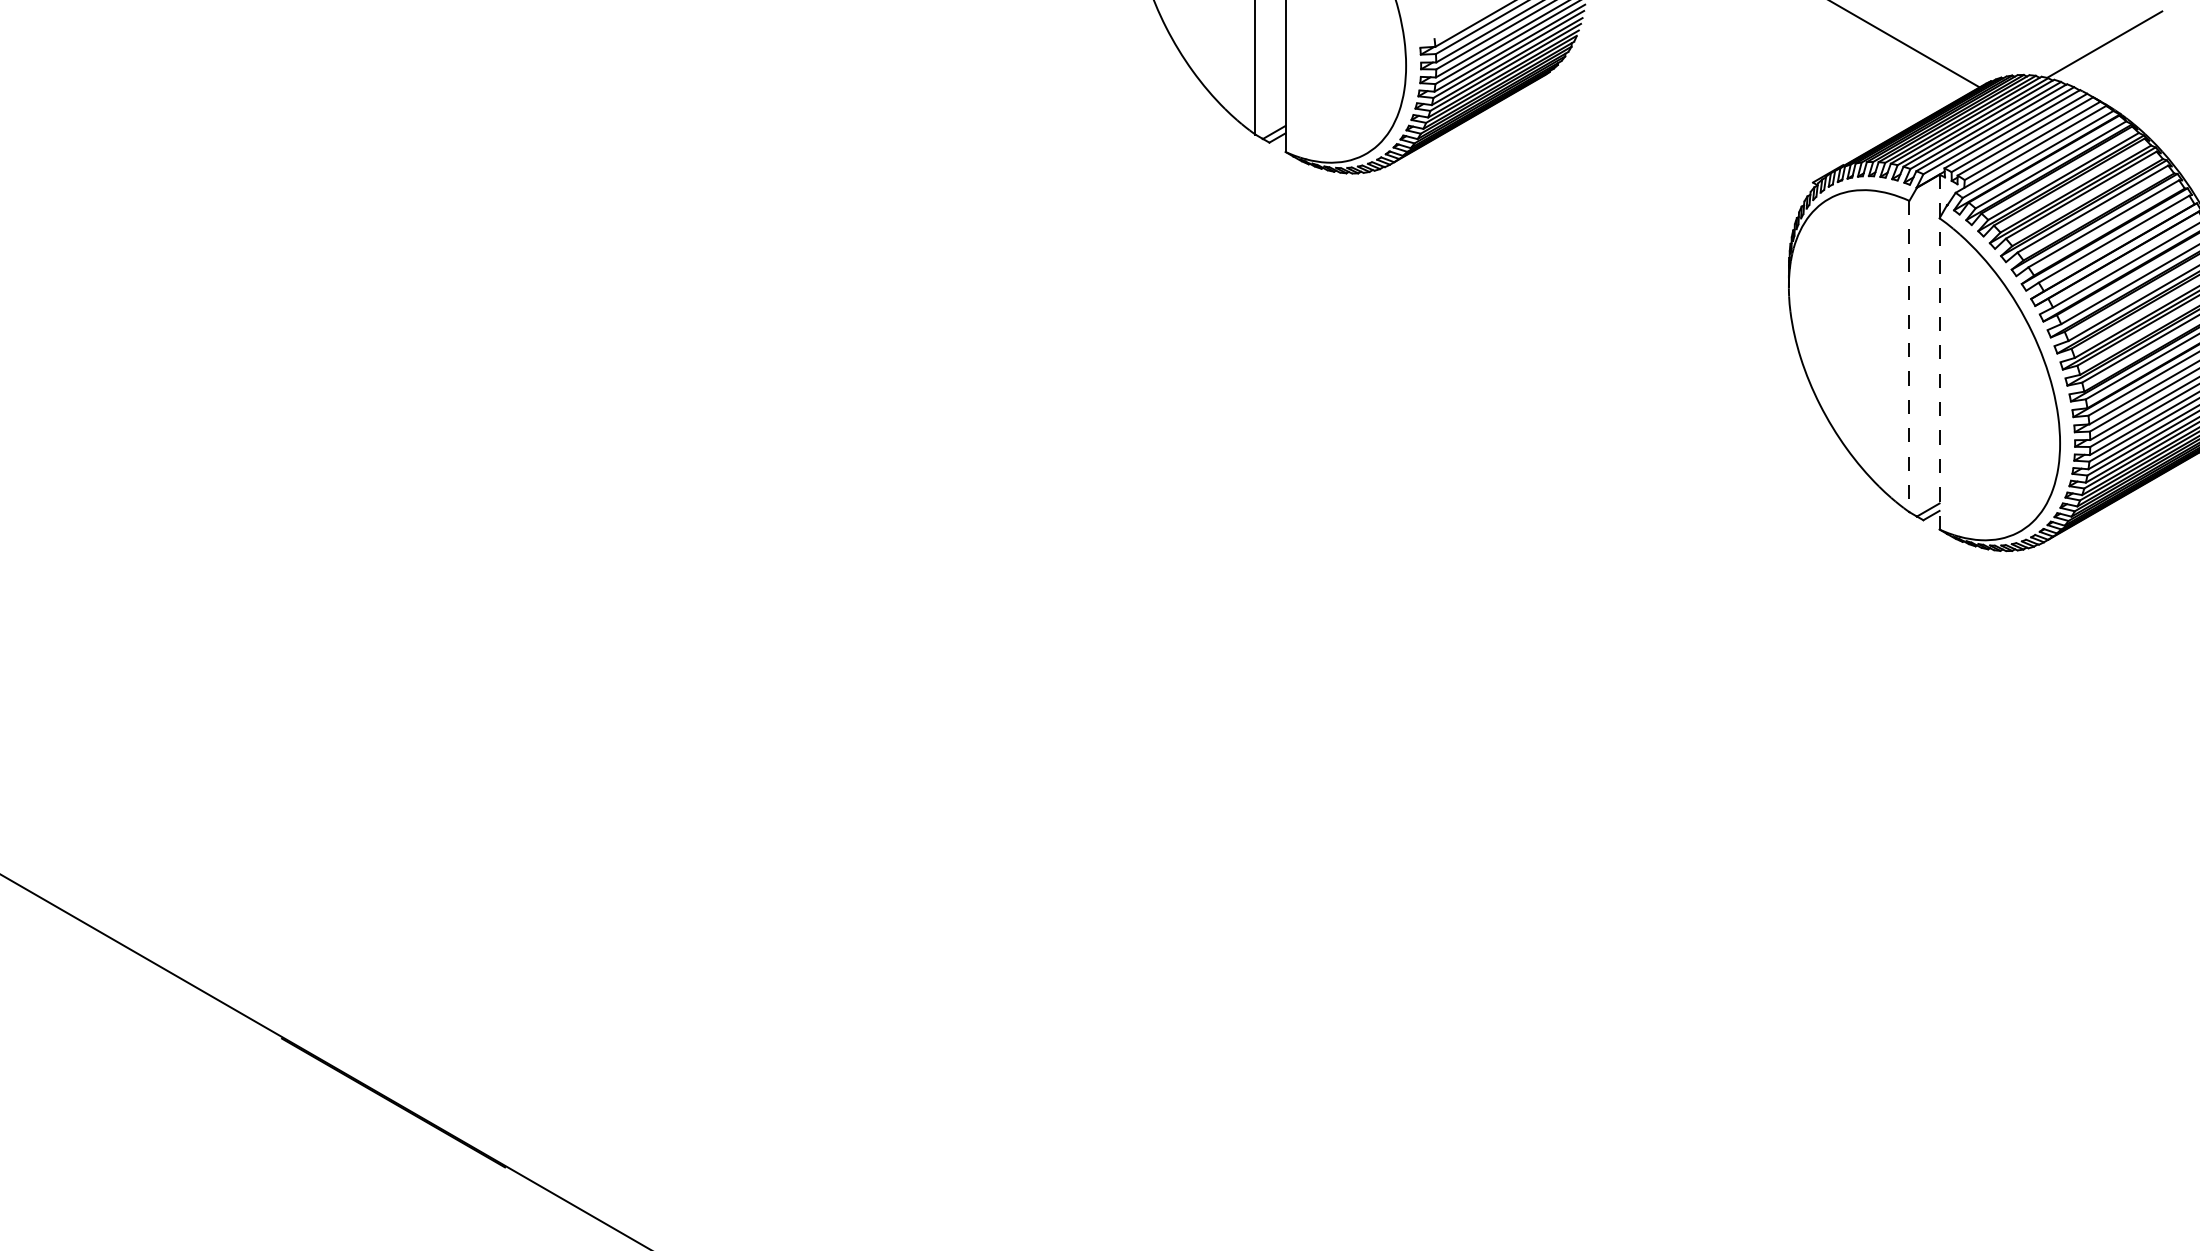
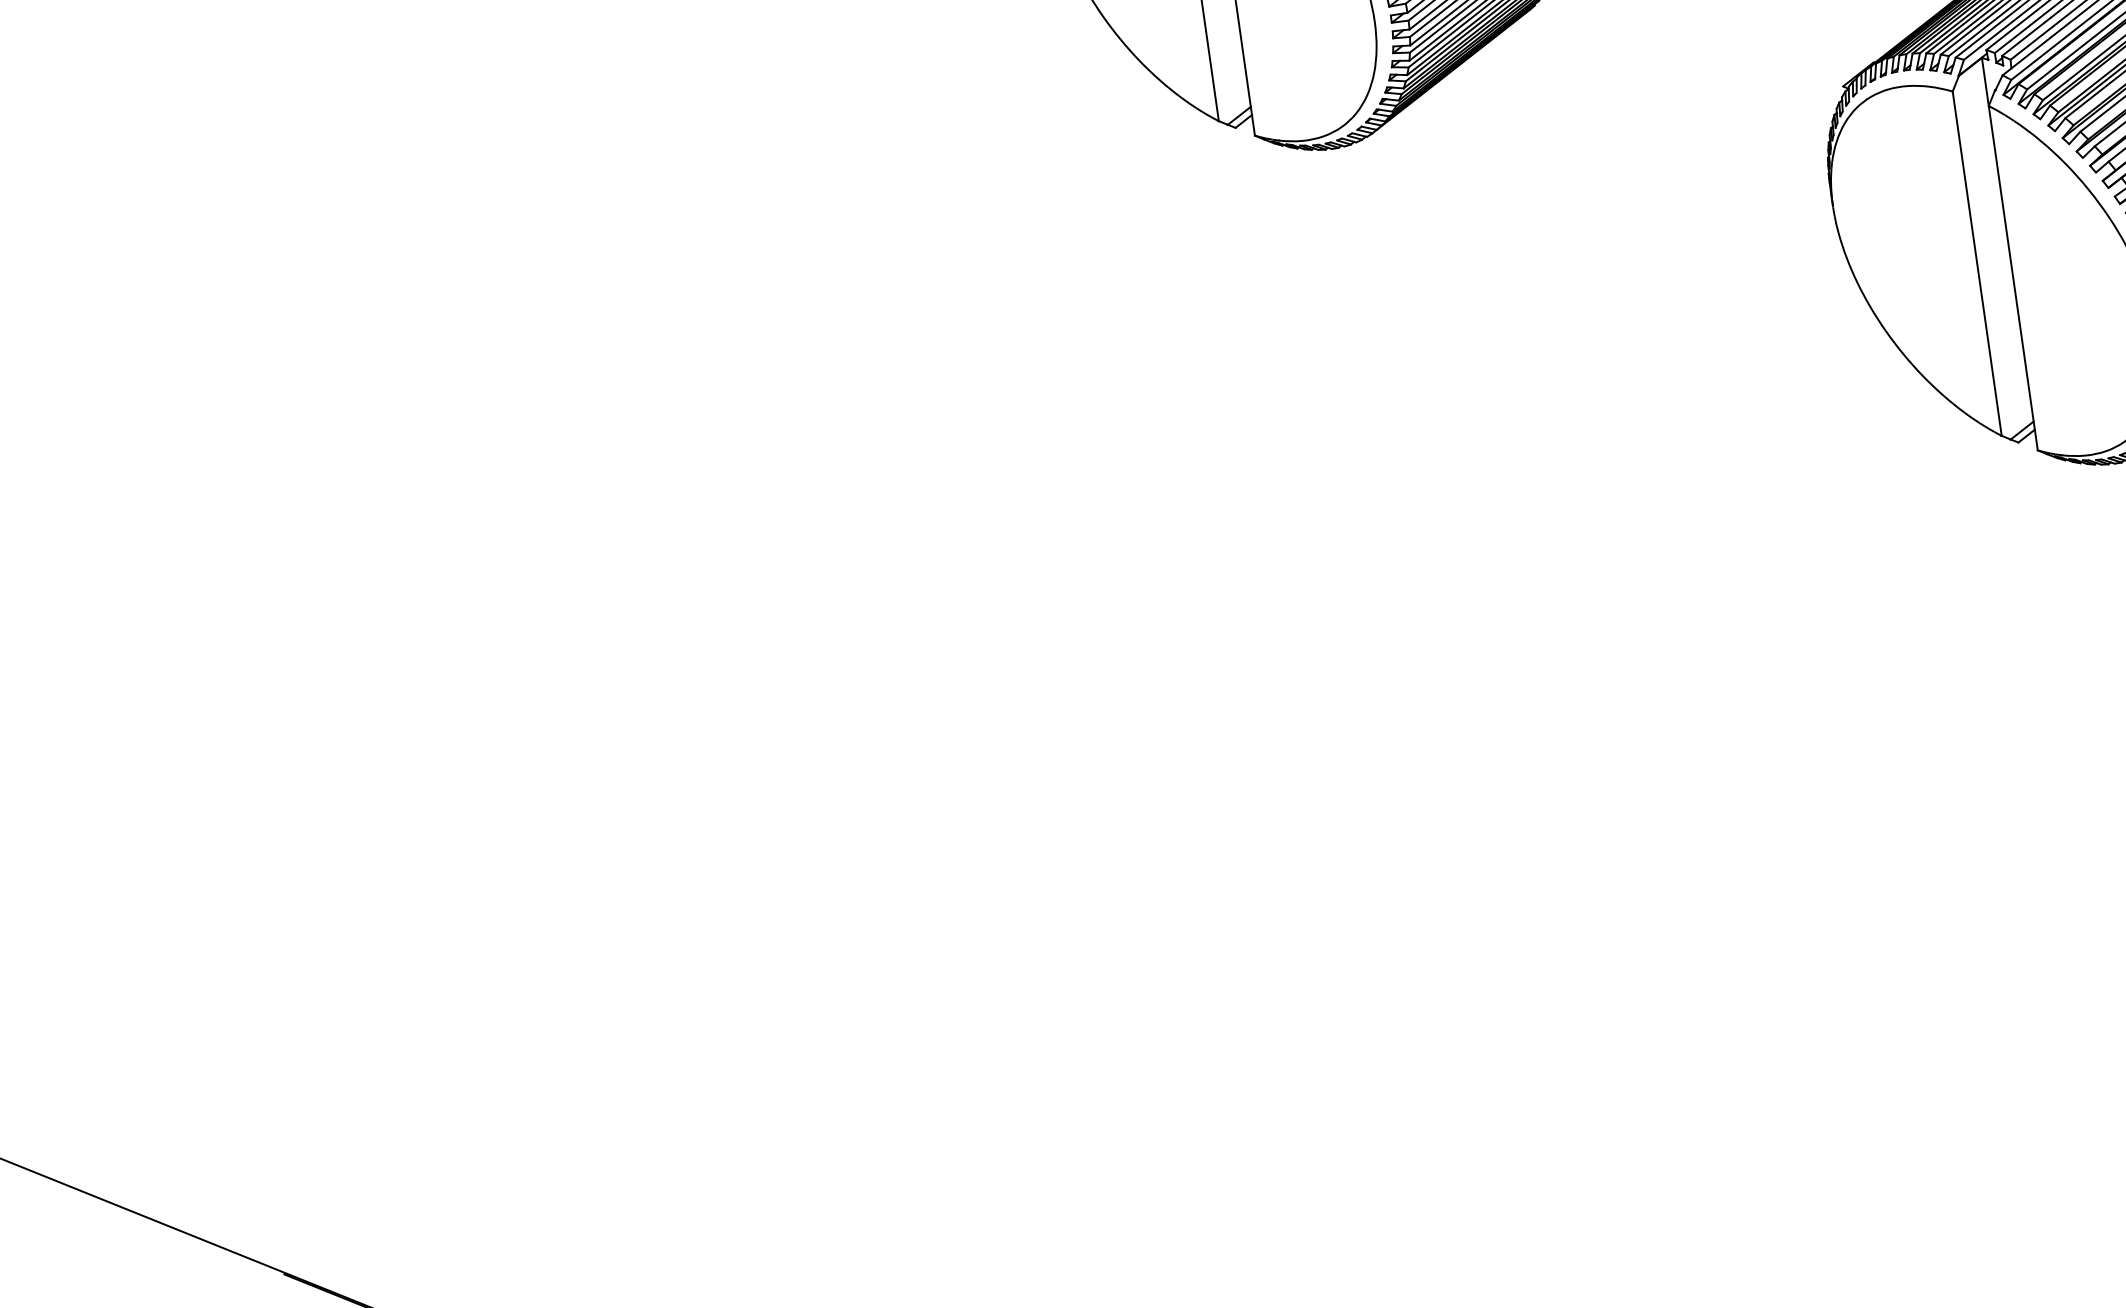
line: (1939, 352) -> (2009, 254), dashed -> solid
line: (1909, 356) -> (1977, 263), dashed -> solid

